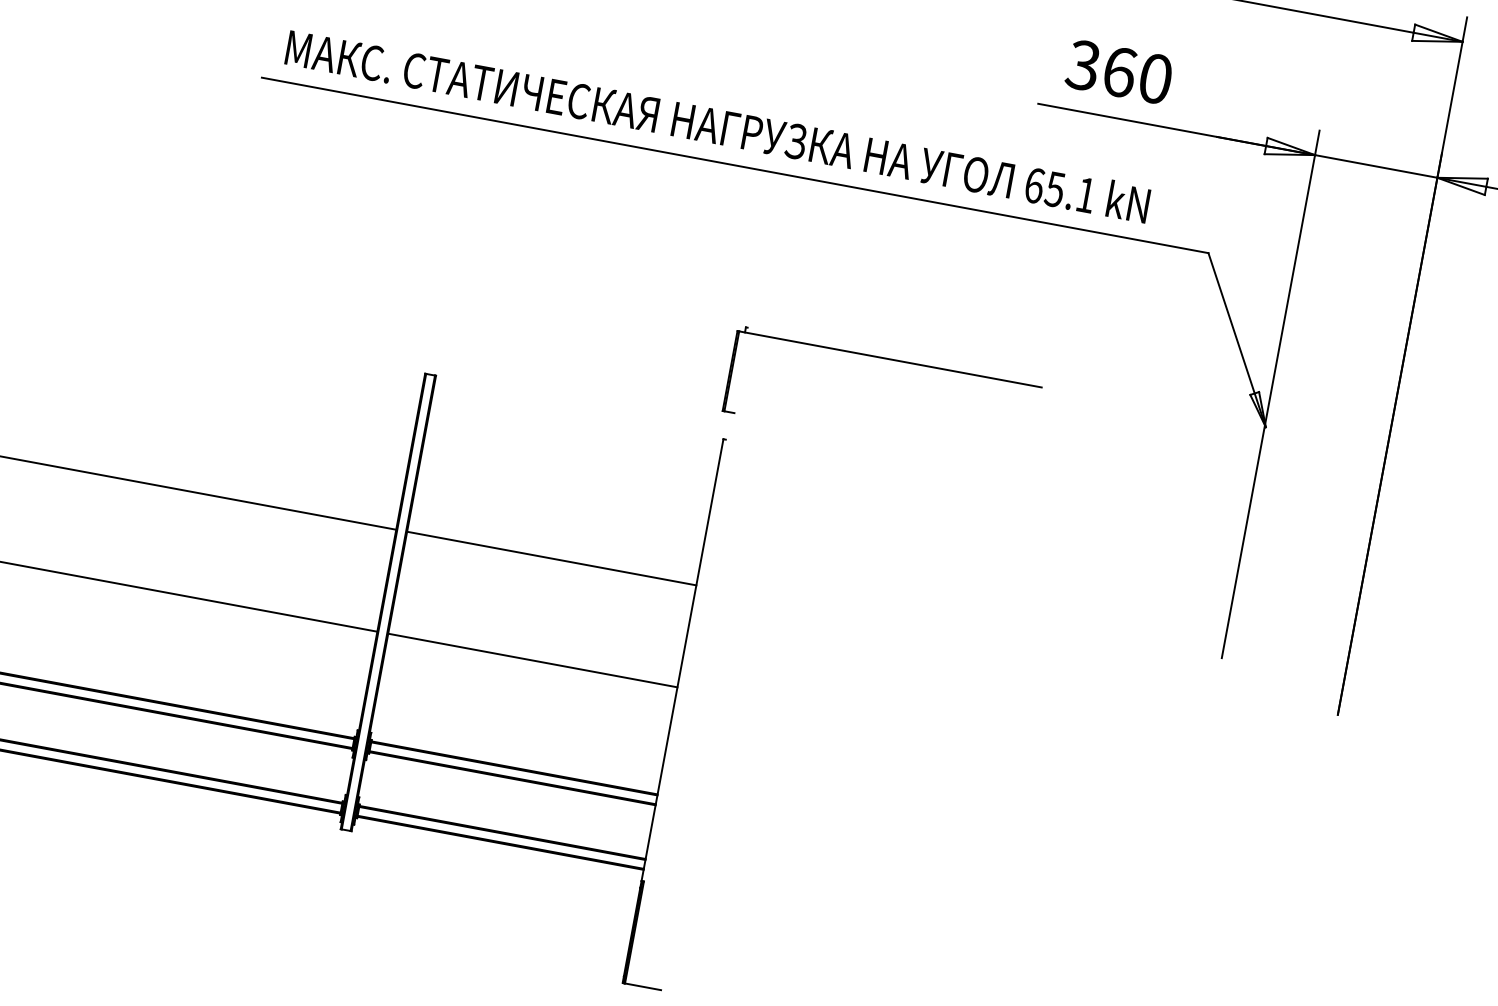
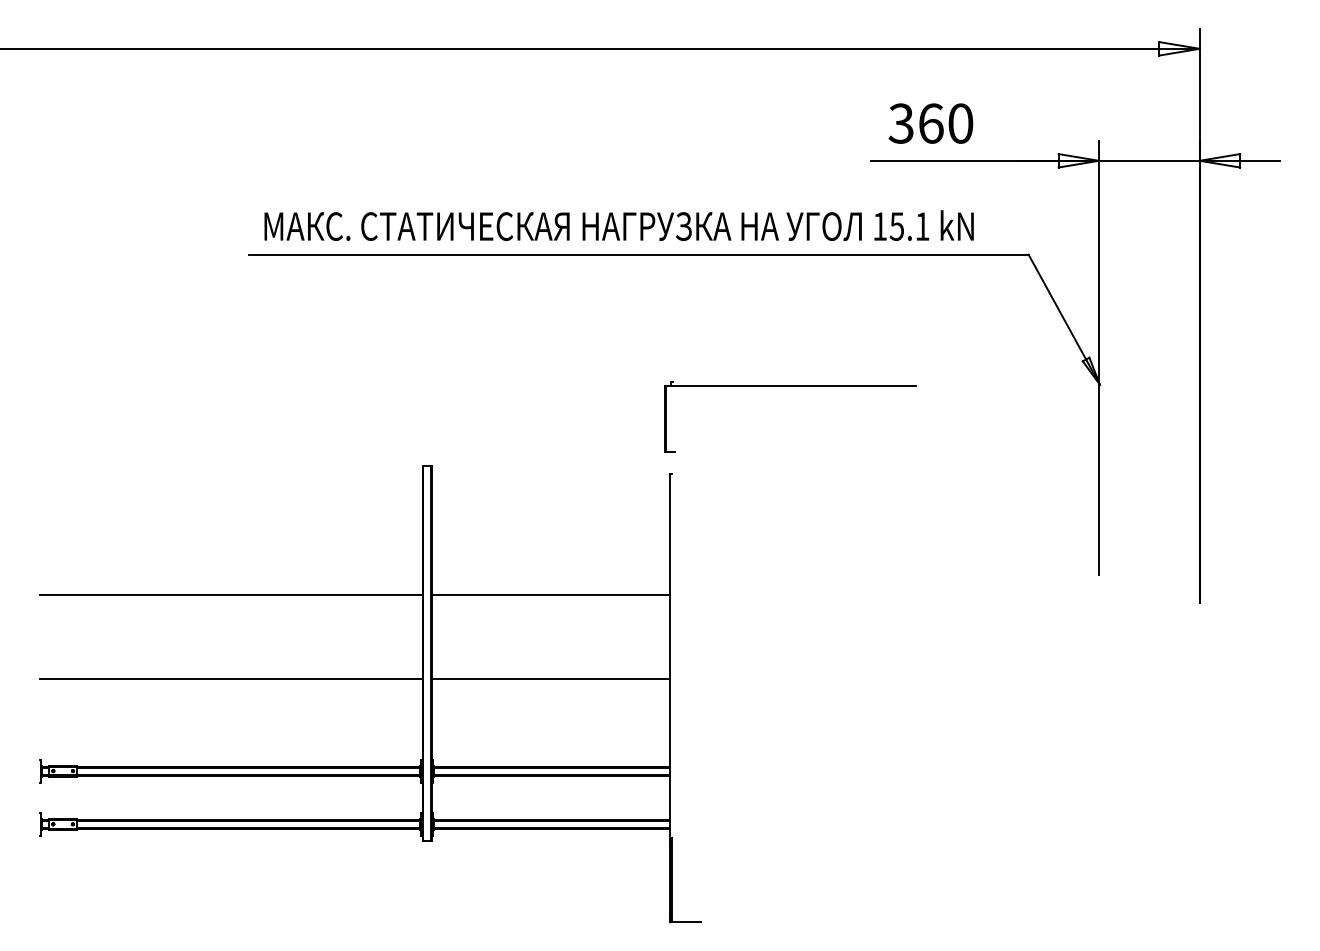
text: (1035, 185) -> (880, 226), 65.1 -> 15.1

